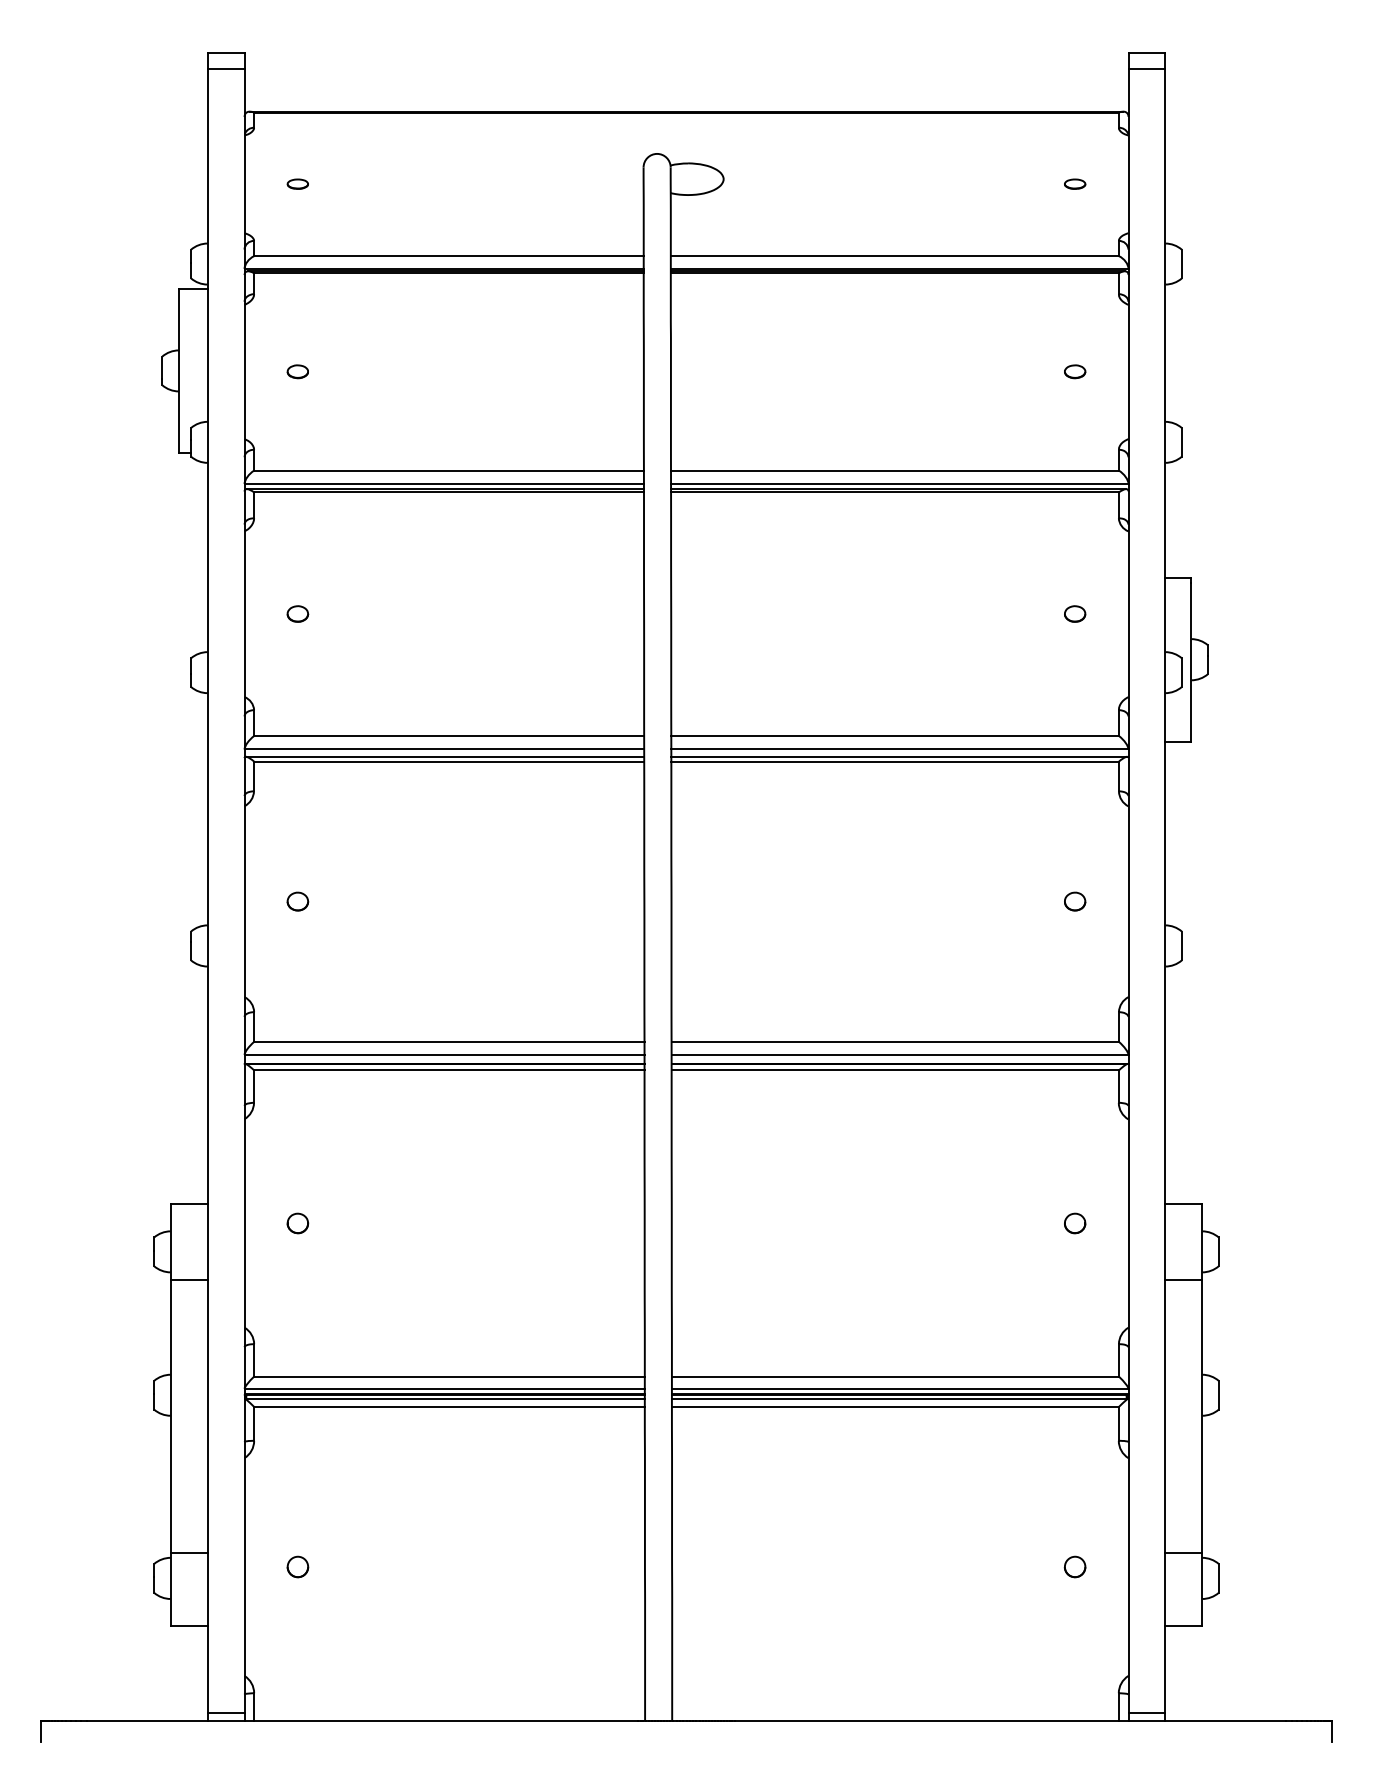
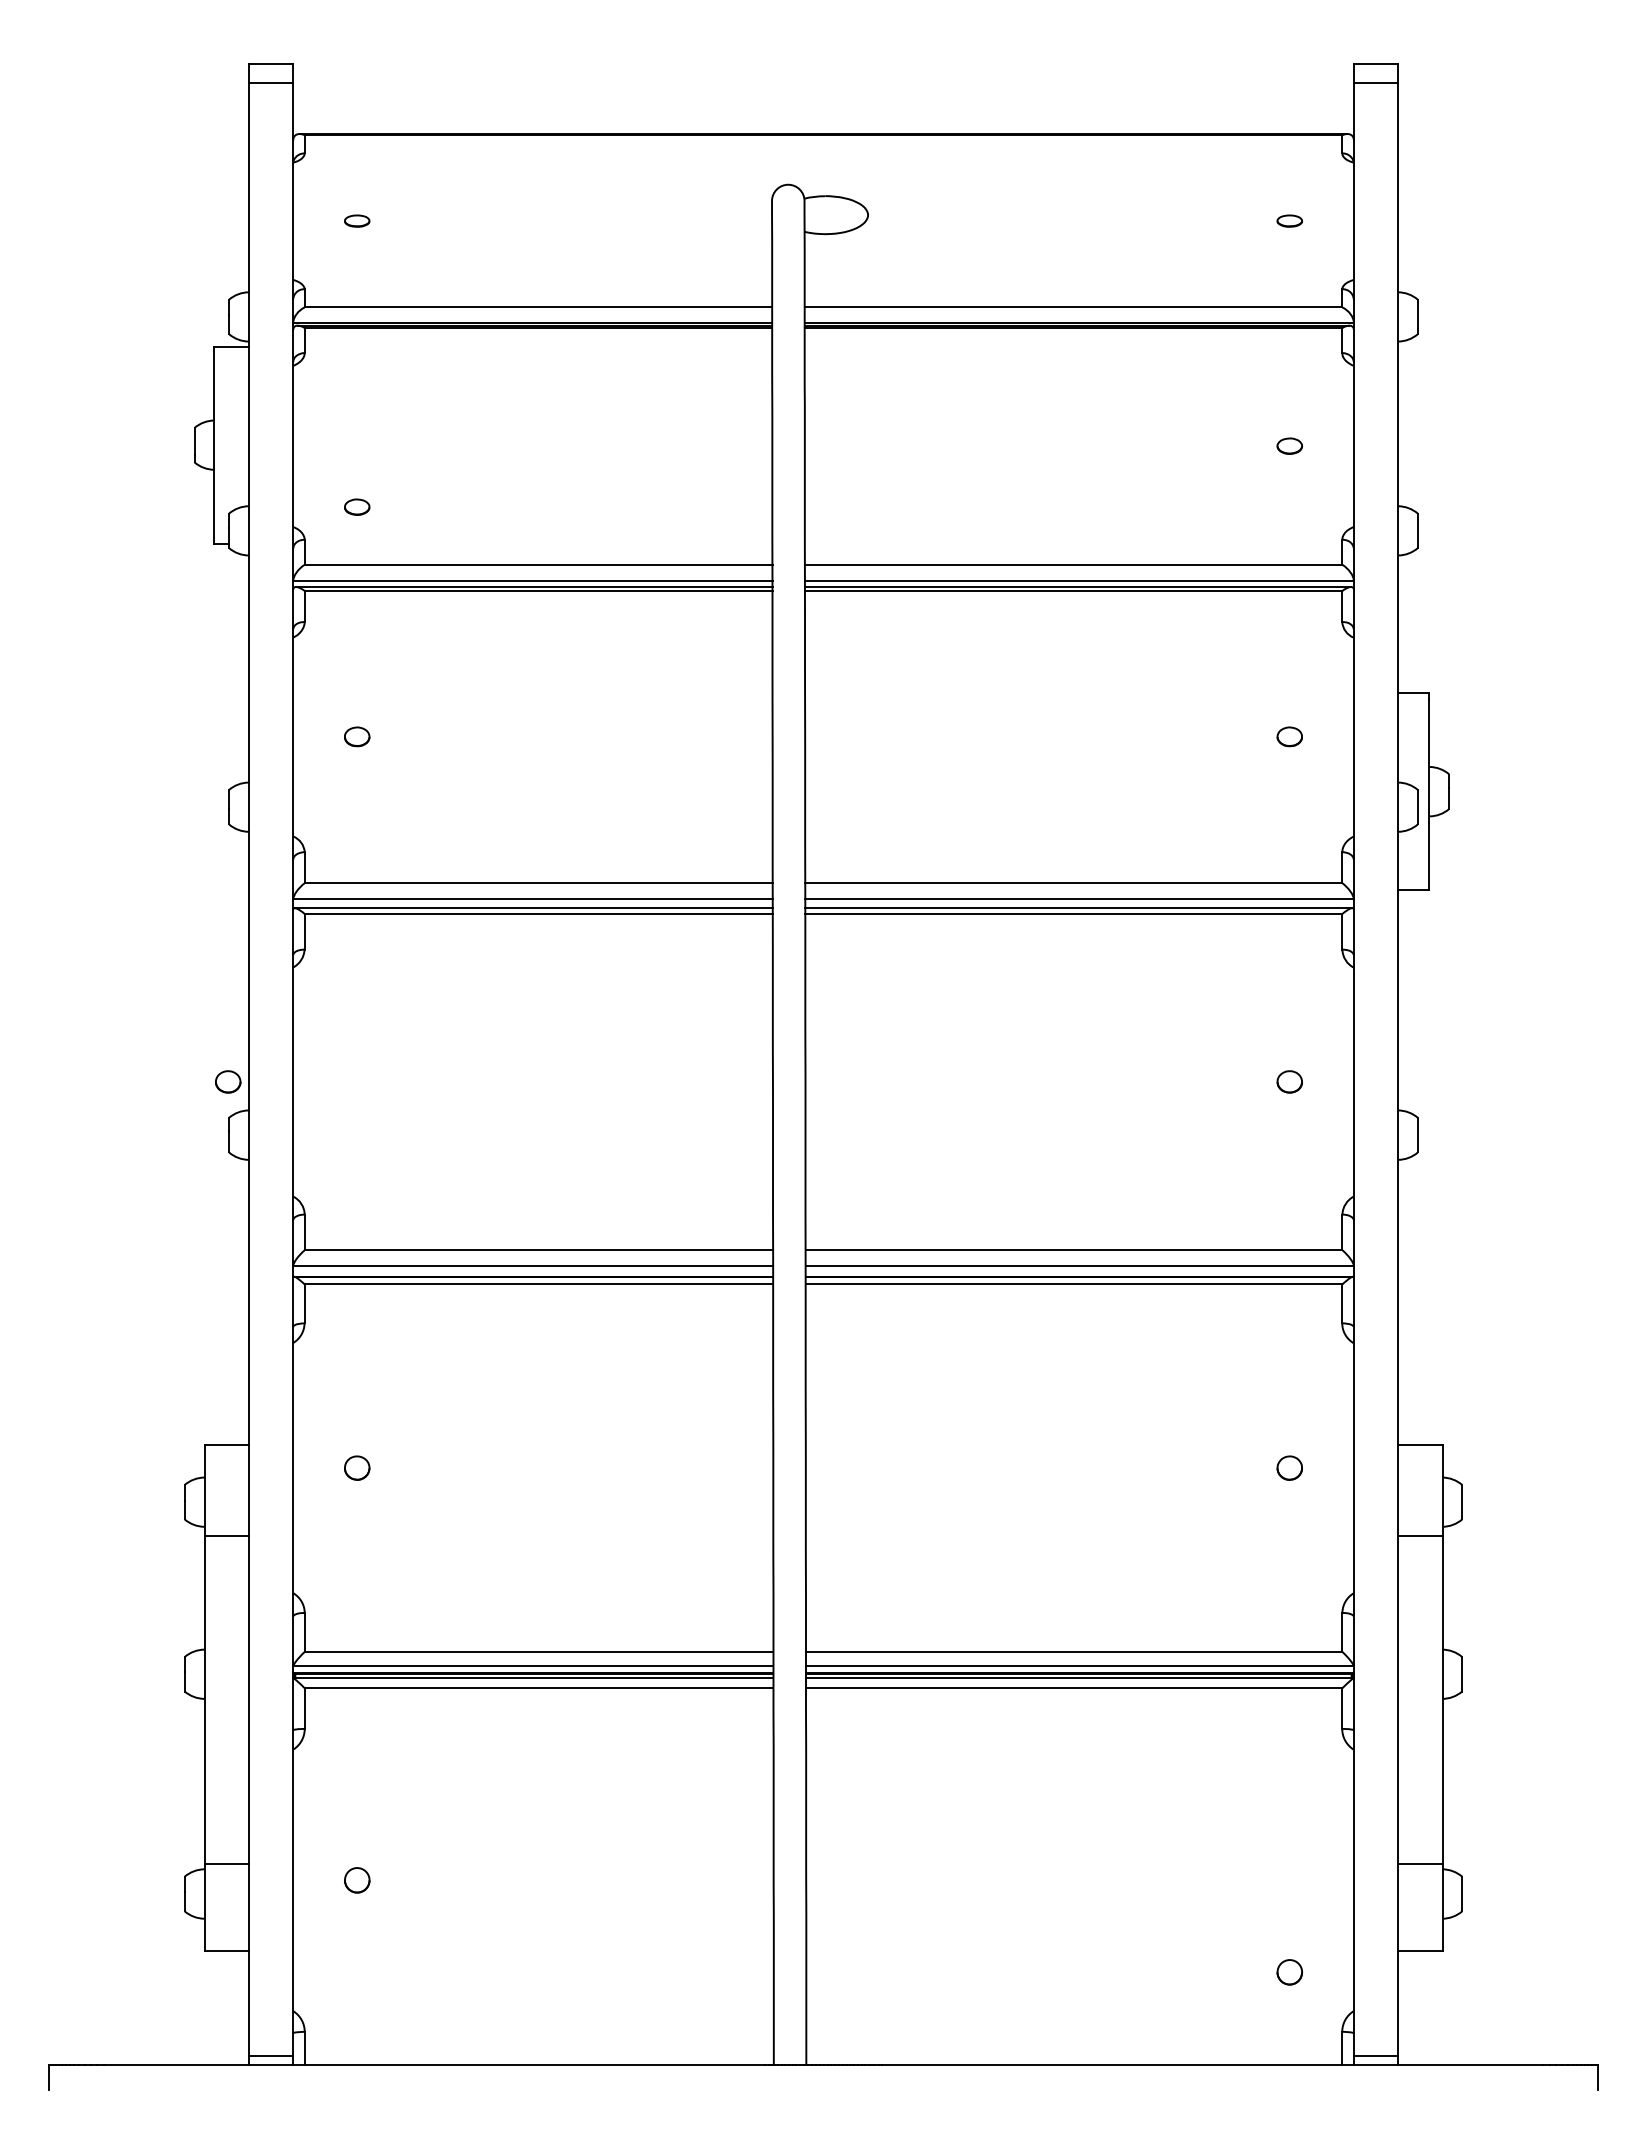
part: (298, 371) -> (357, 506), moved
part: (298, 901) -> (228, 1081), moved
circle: (1074, 1567) -> (1289, 1972), moved

